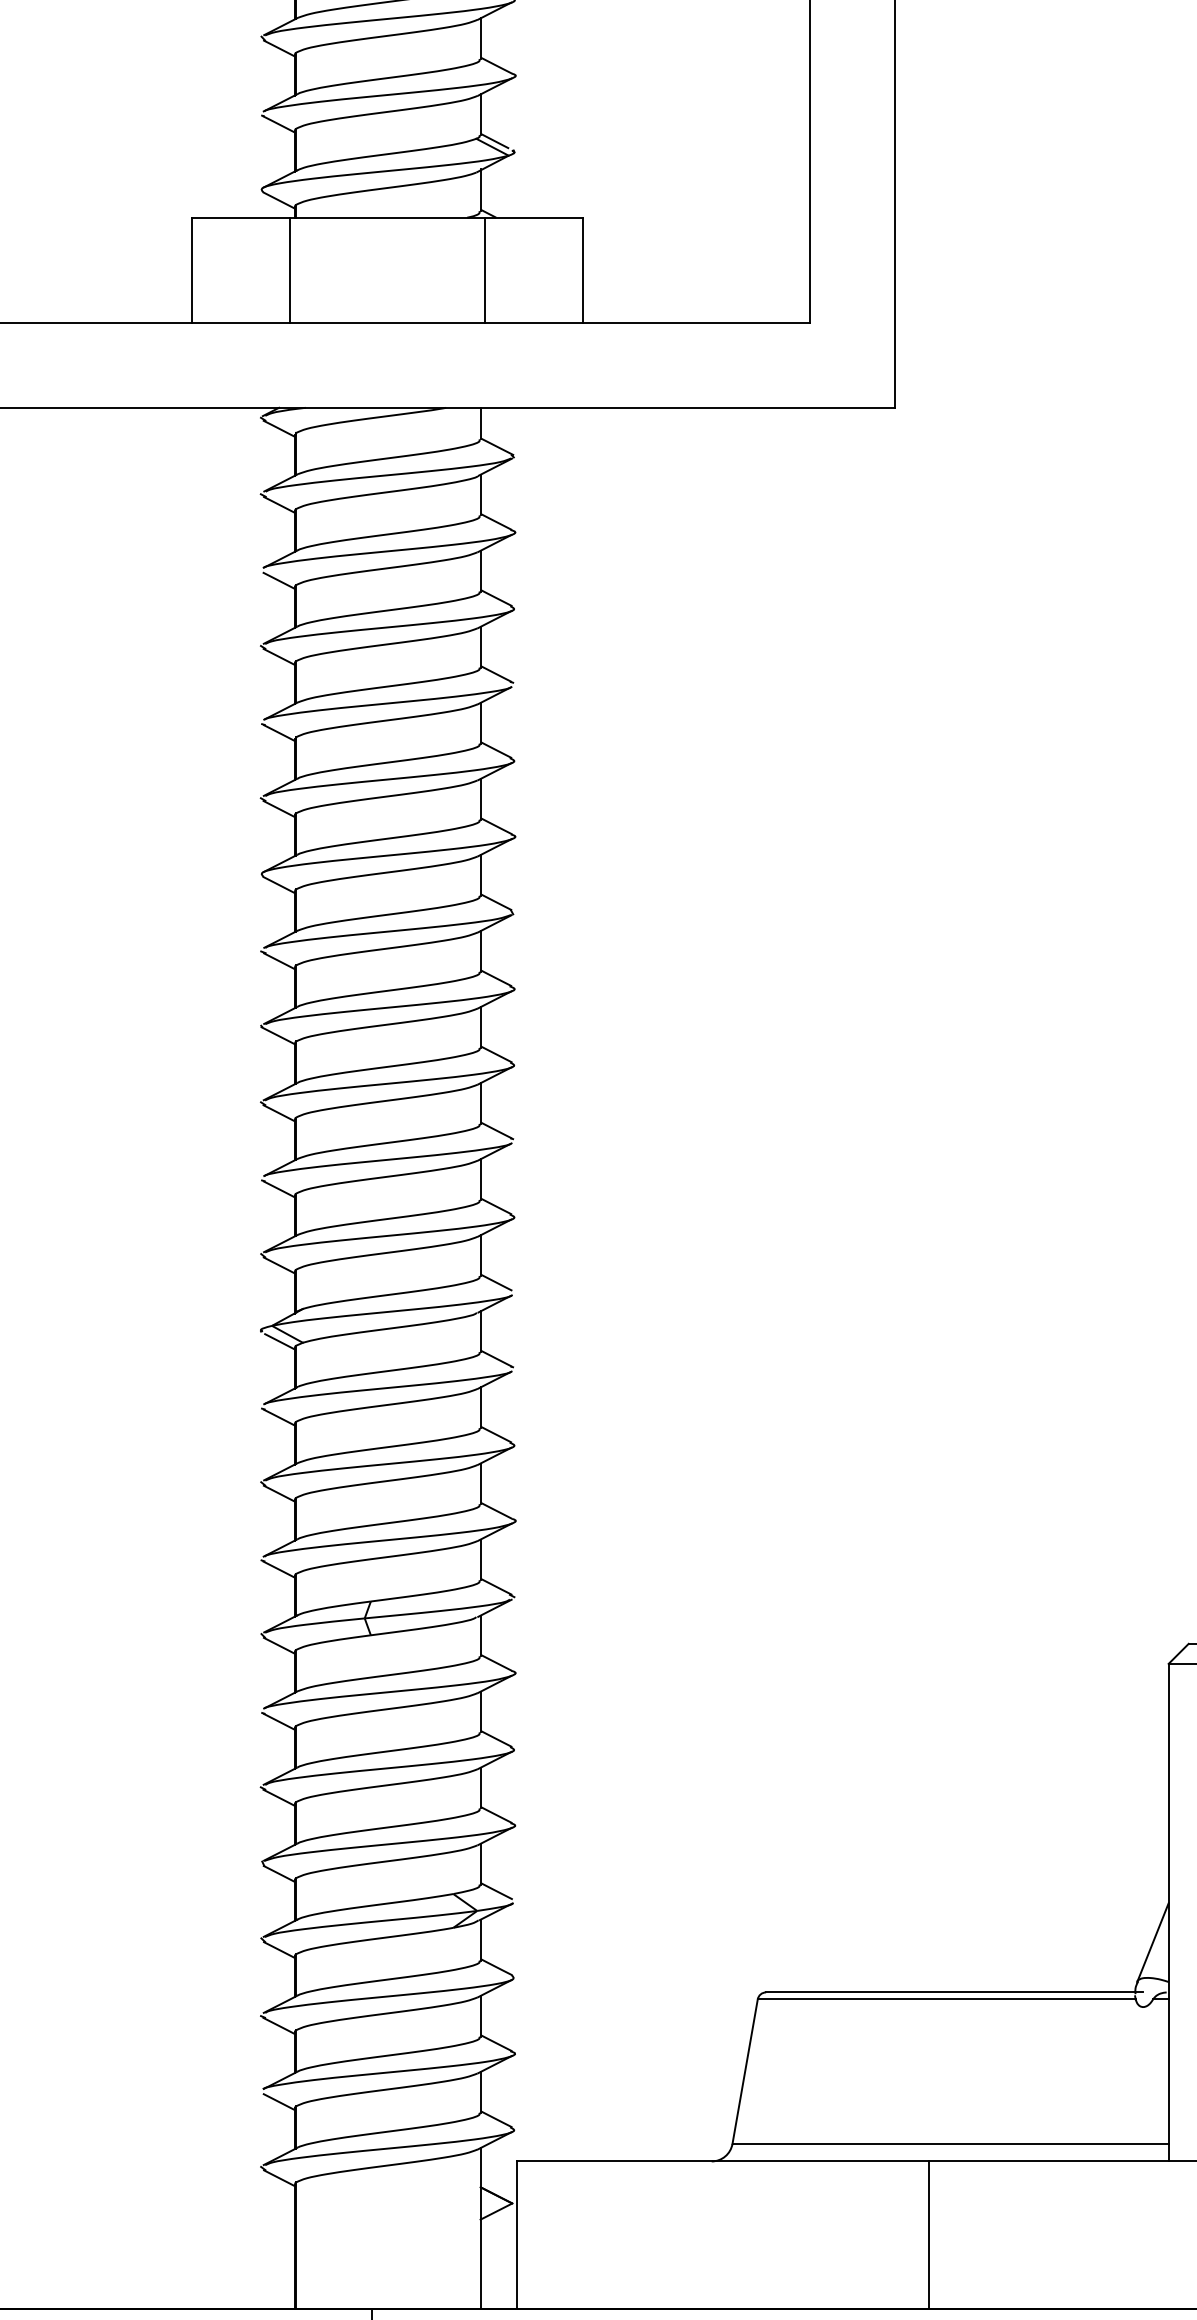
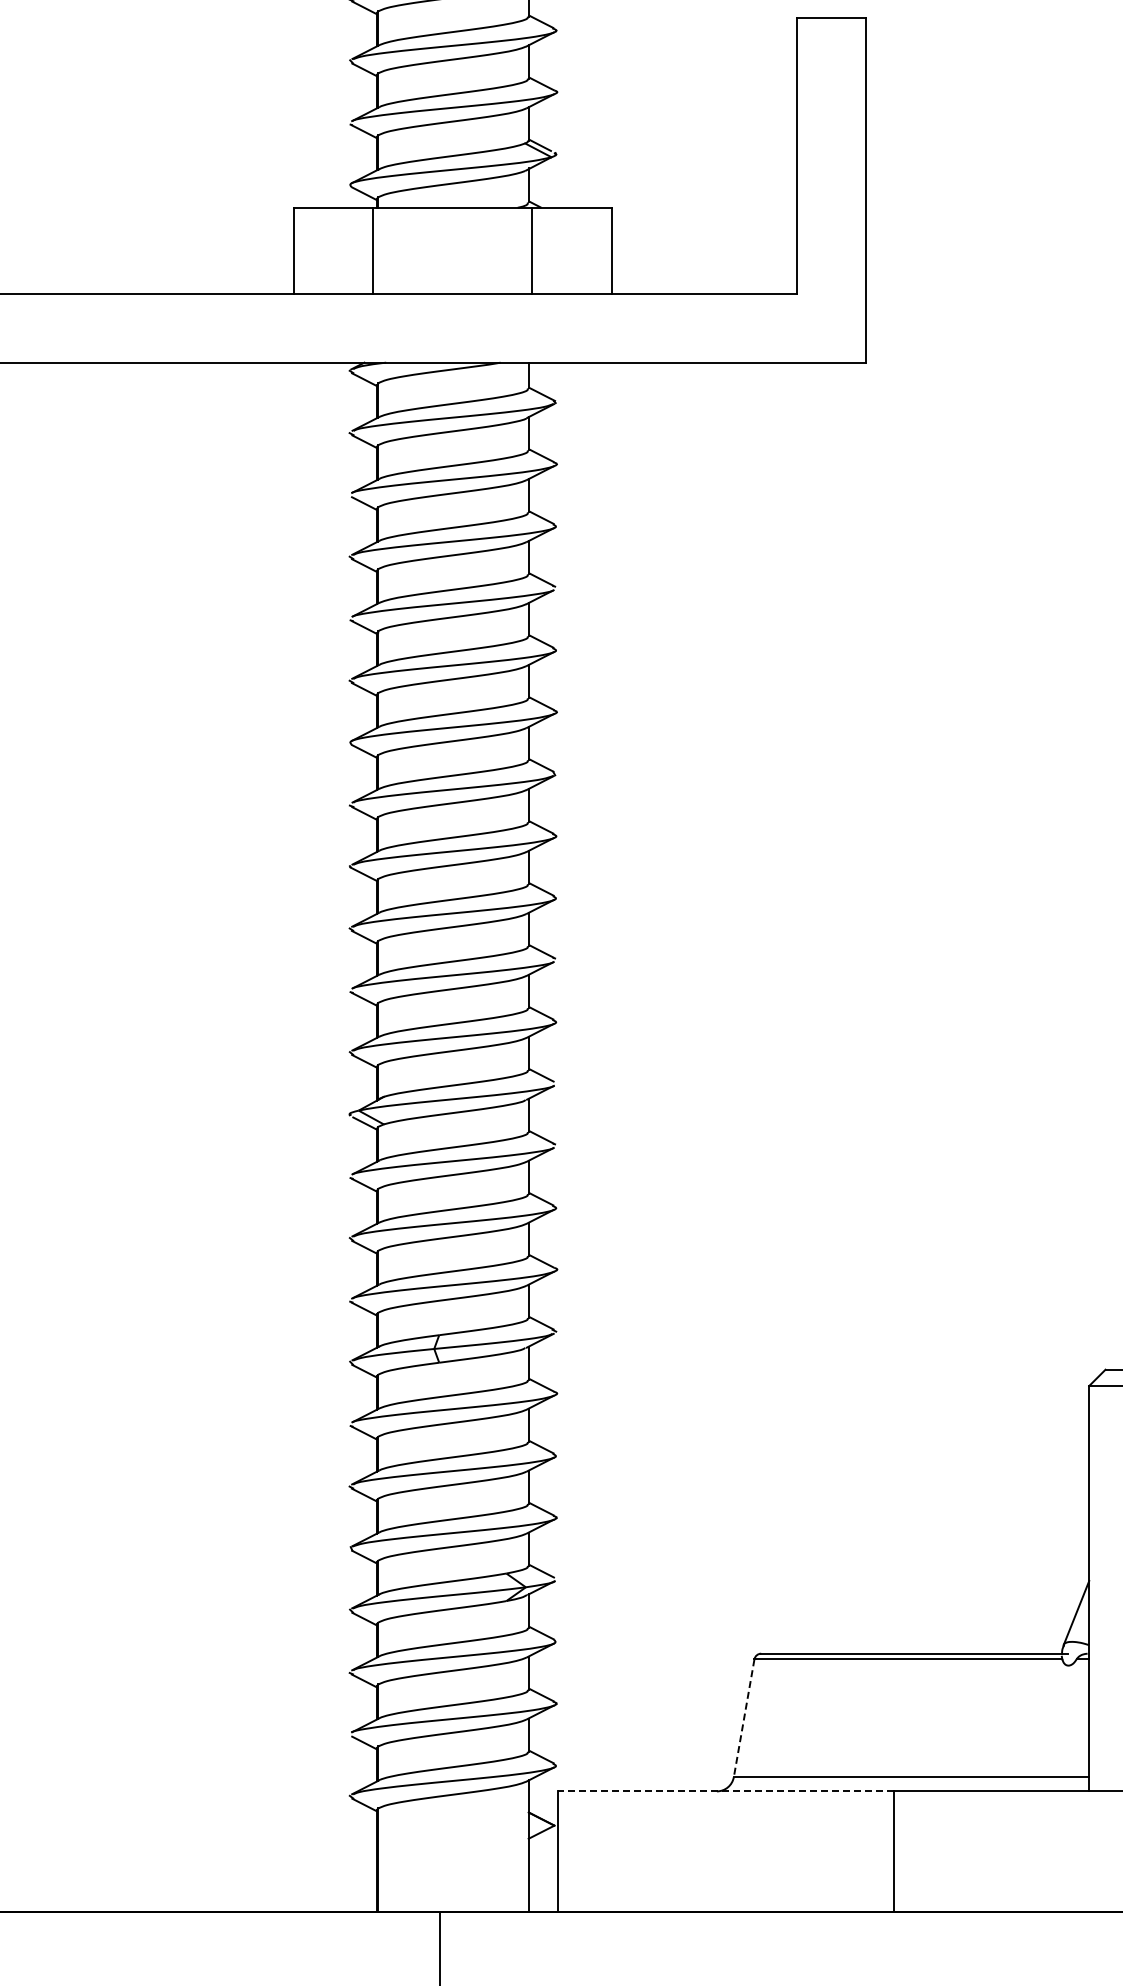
line: (745, 2071) -> (744, 1718), solid -> dashed
line: (723, 2161) -> (726, 1791), solid -> dashed

